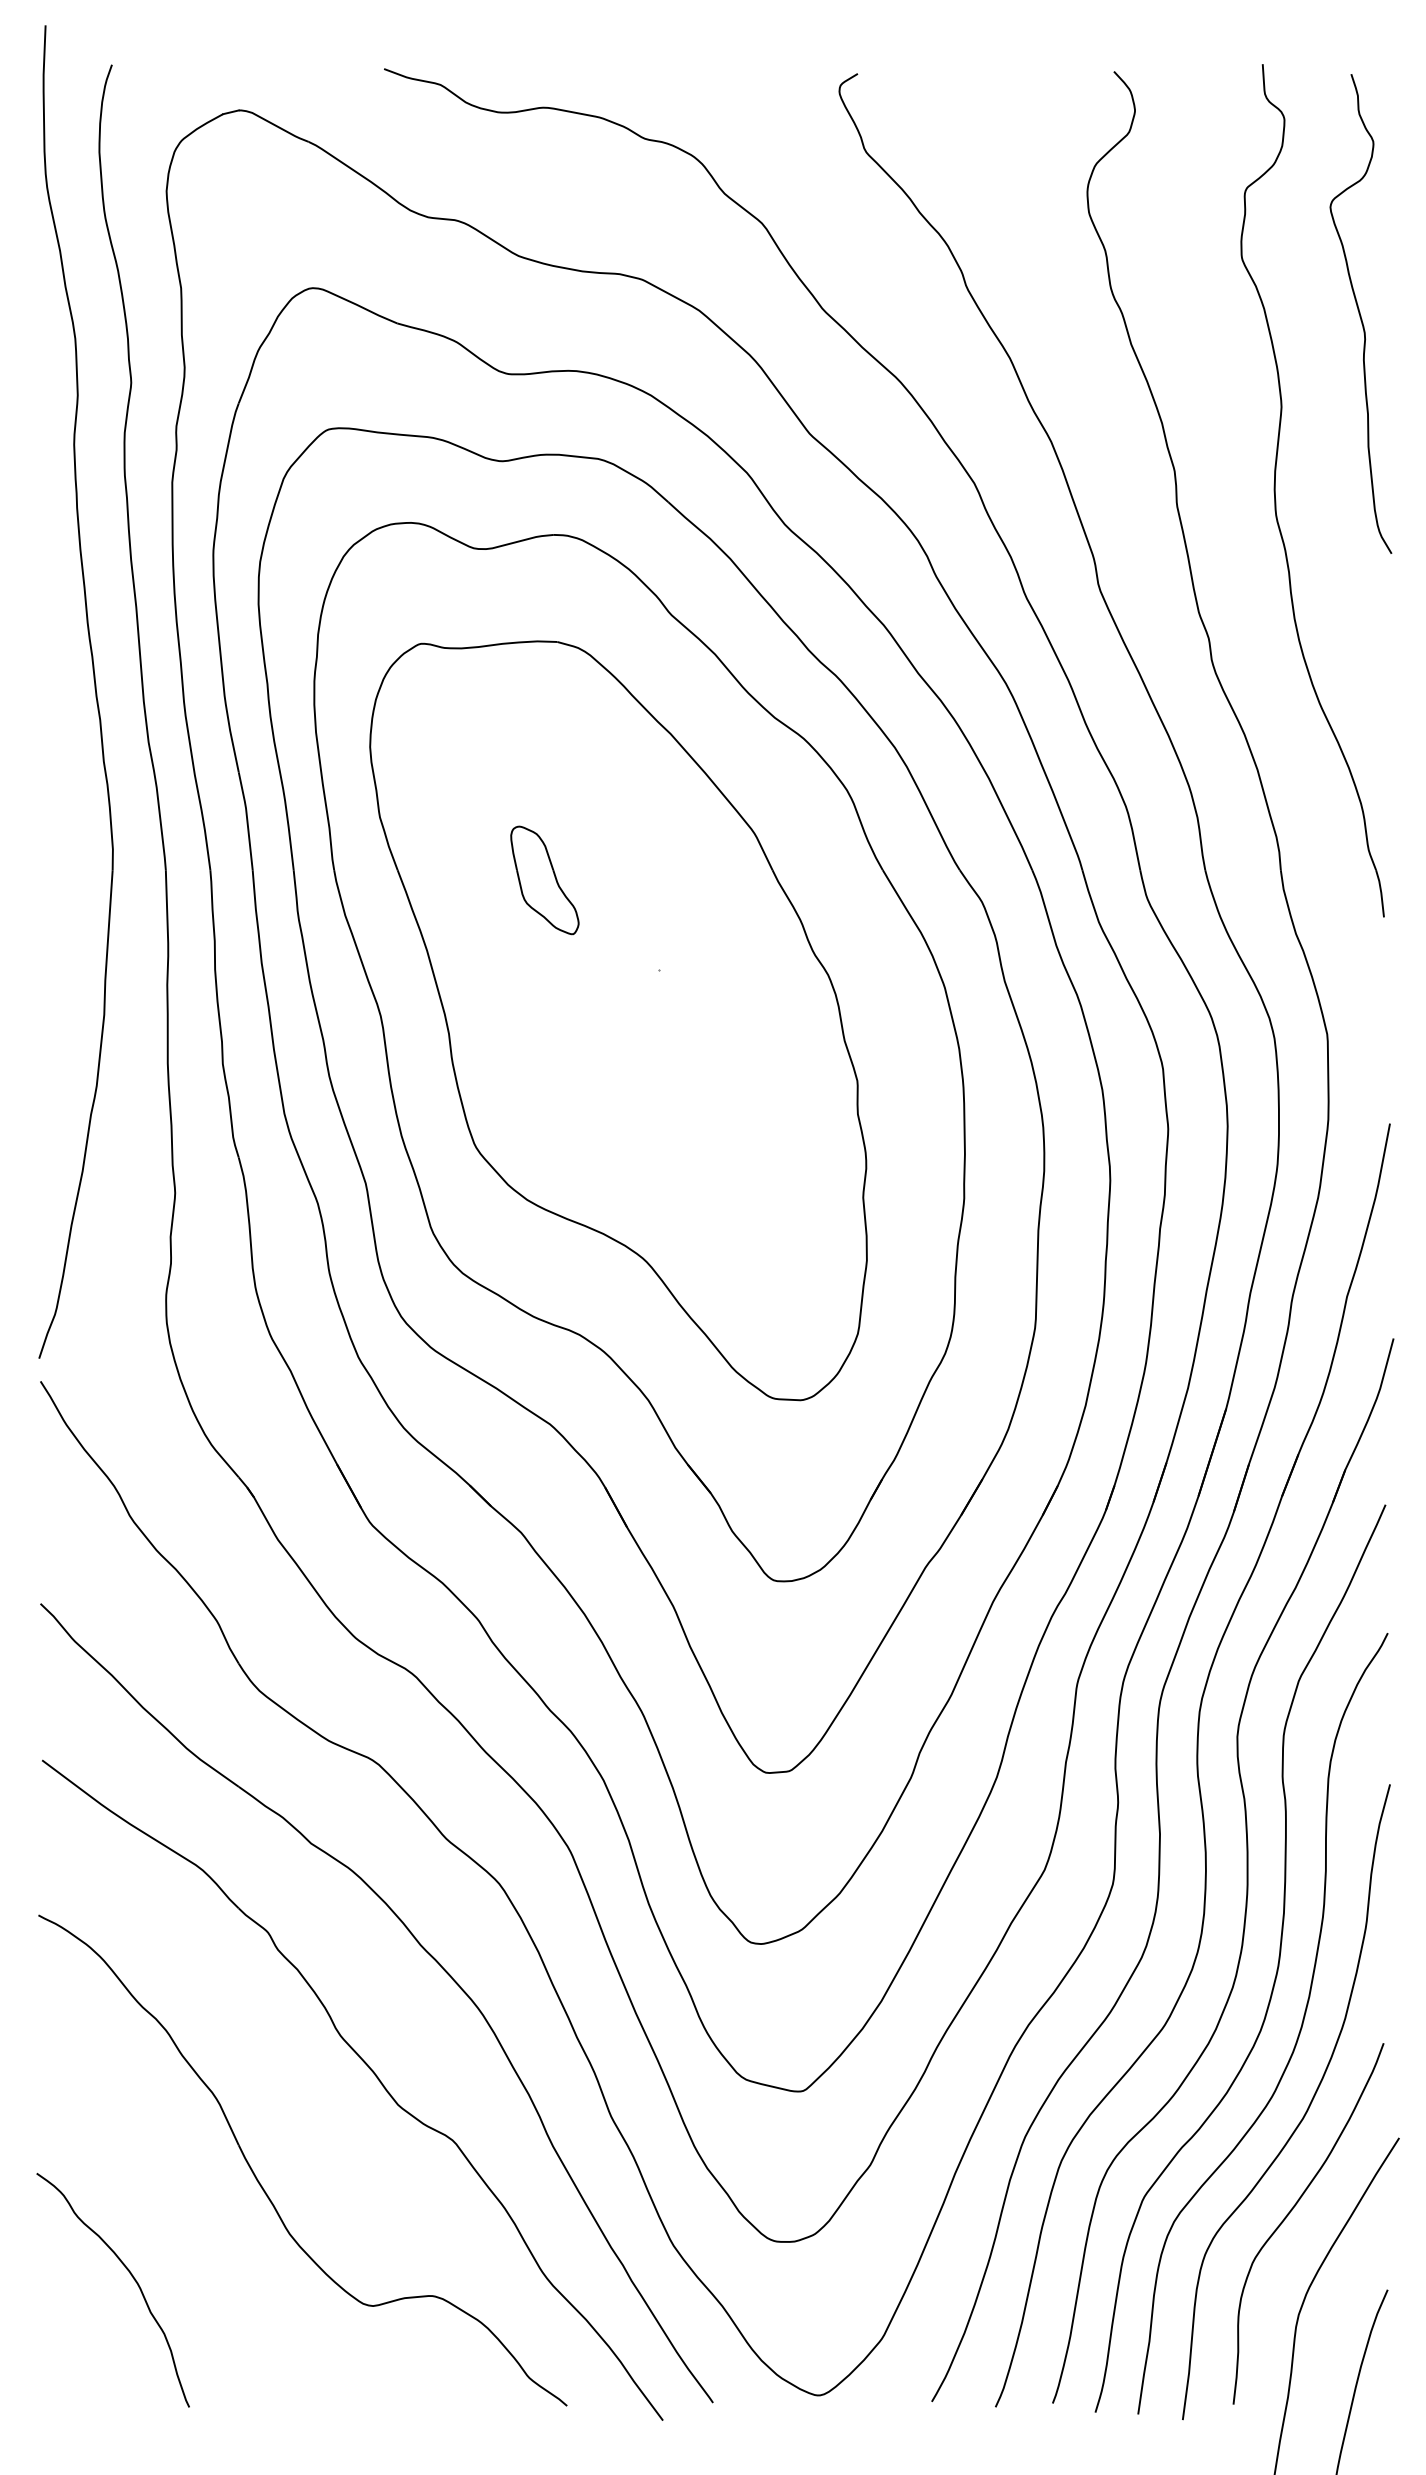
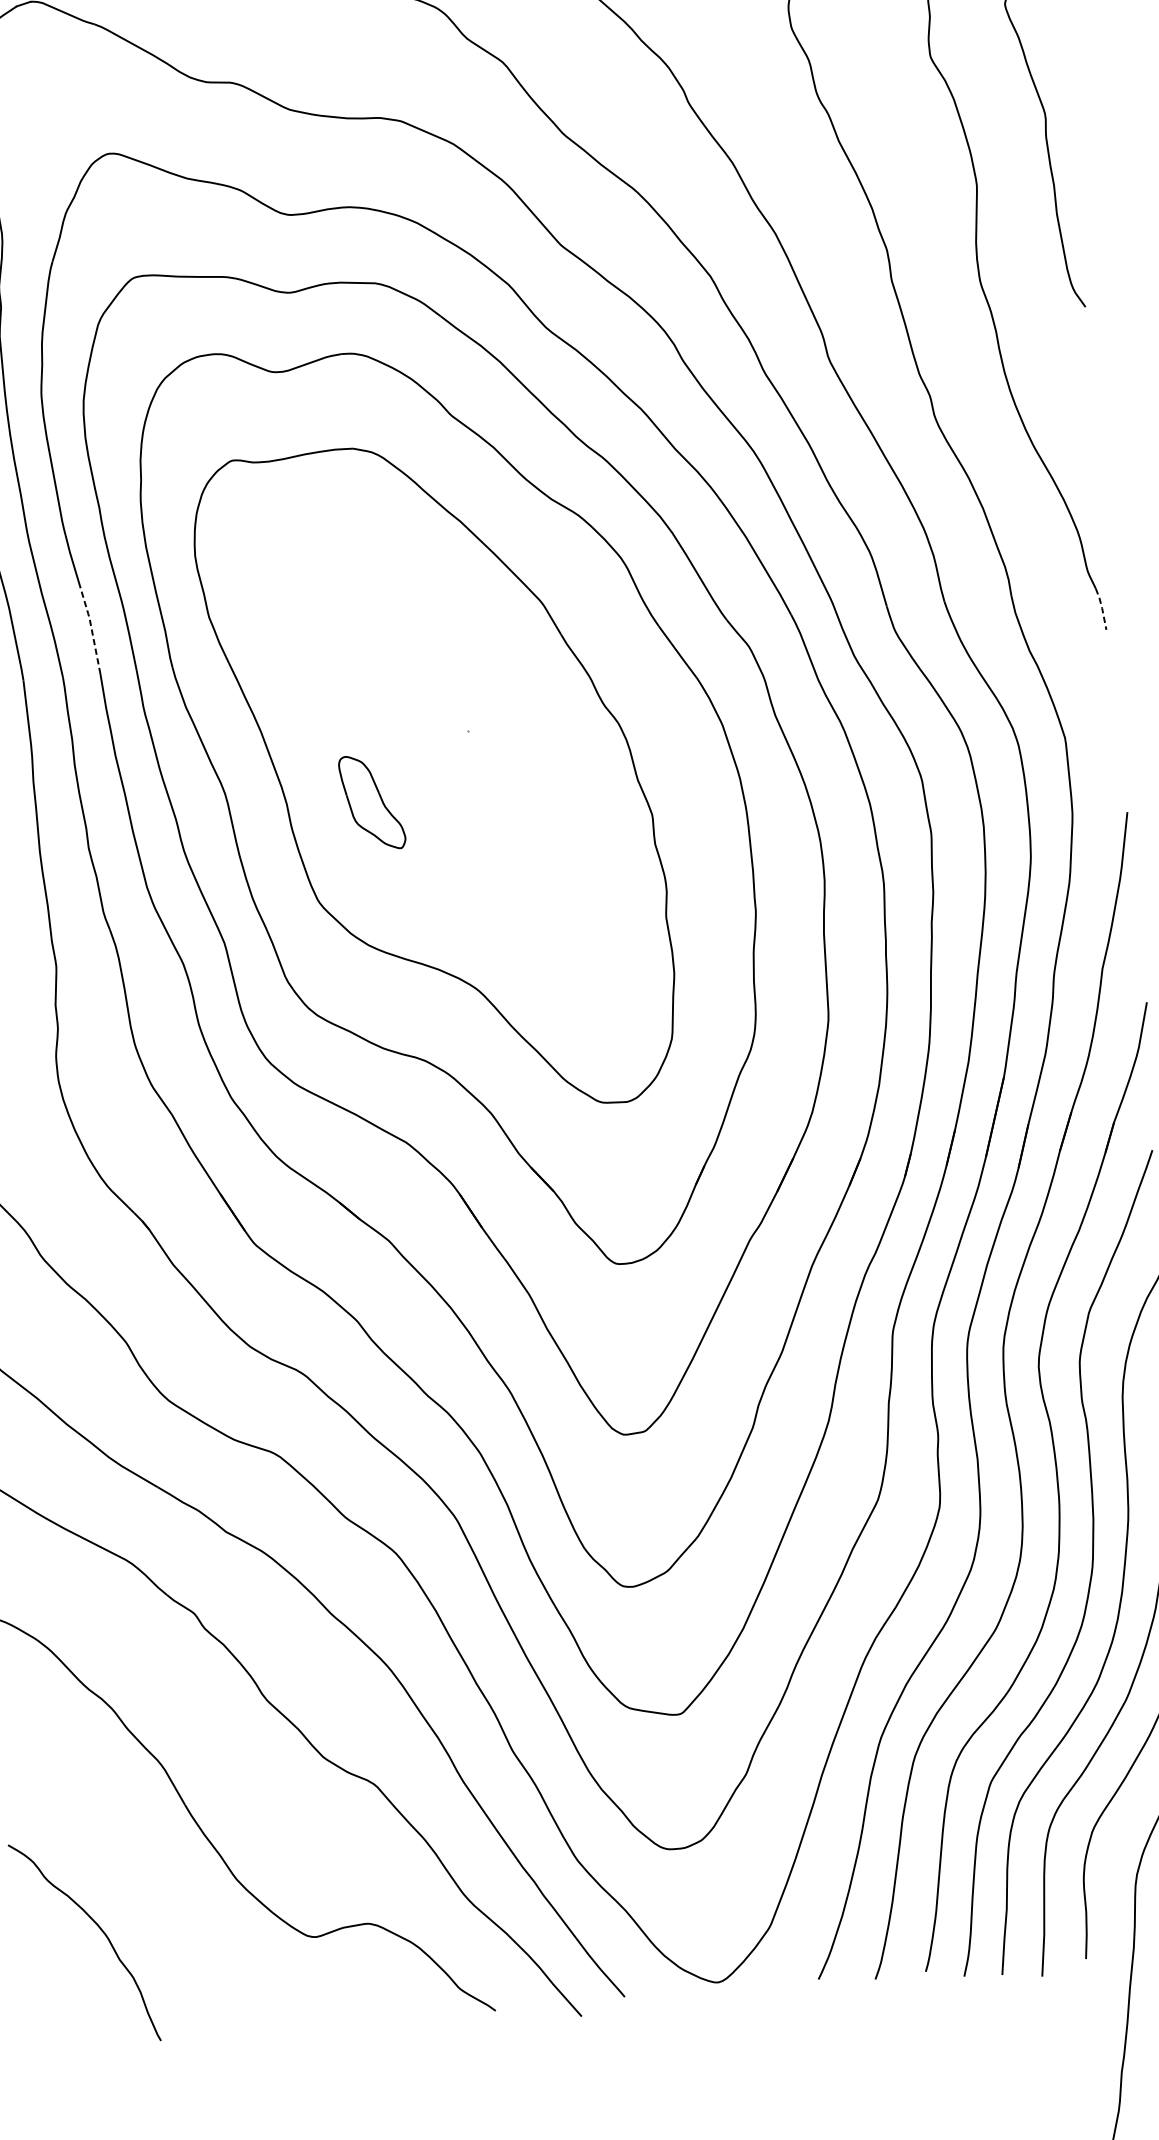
line: (247, 820) -> (92, 630), solid -> dashed
part: (544, 880) -> (371, 802), moved
line: (1381, 892) -> (1102, 608), solid -> dashed

